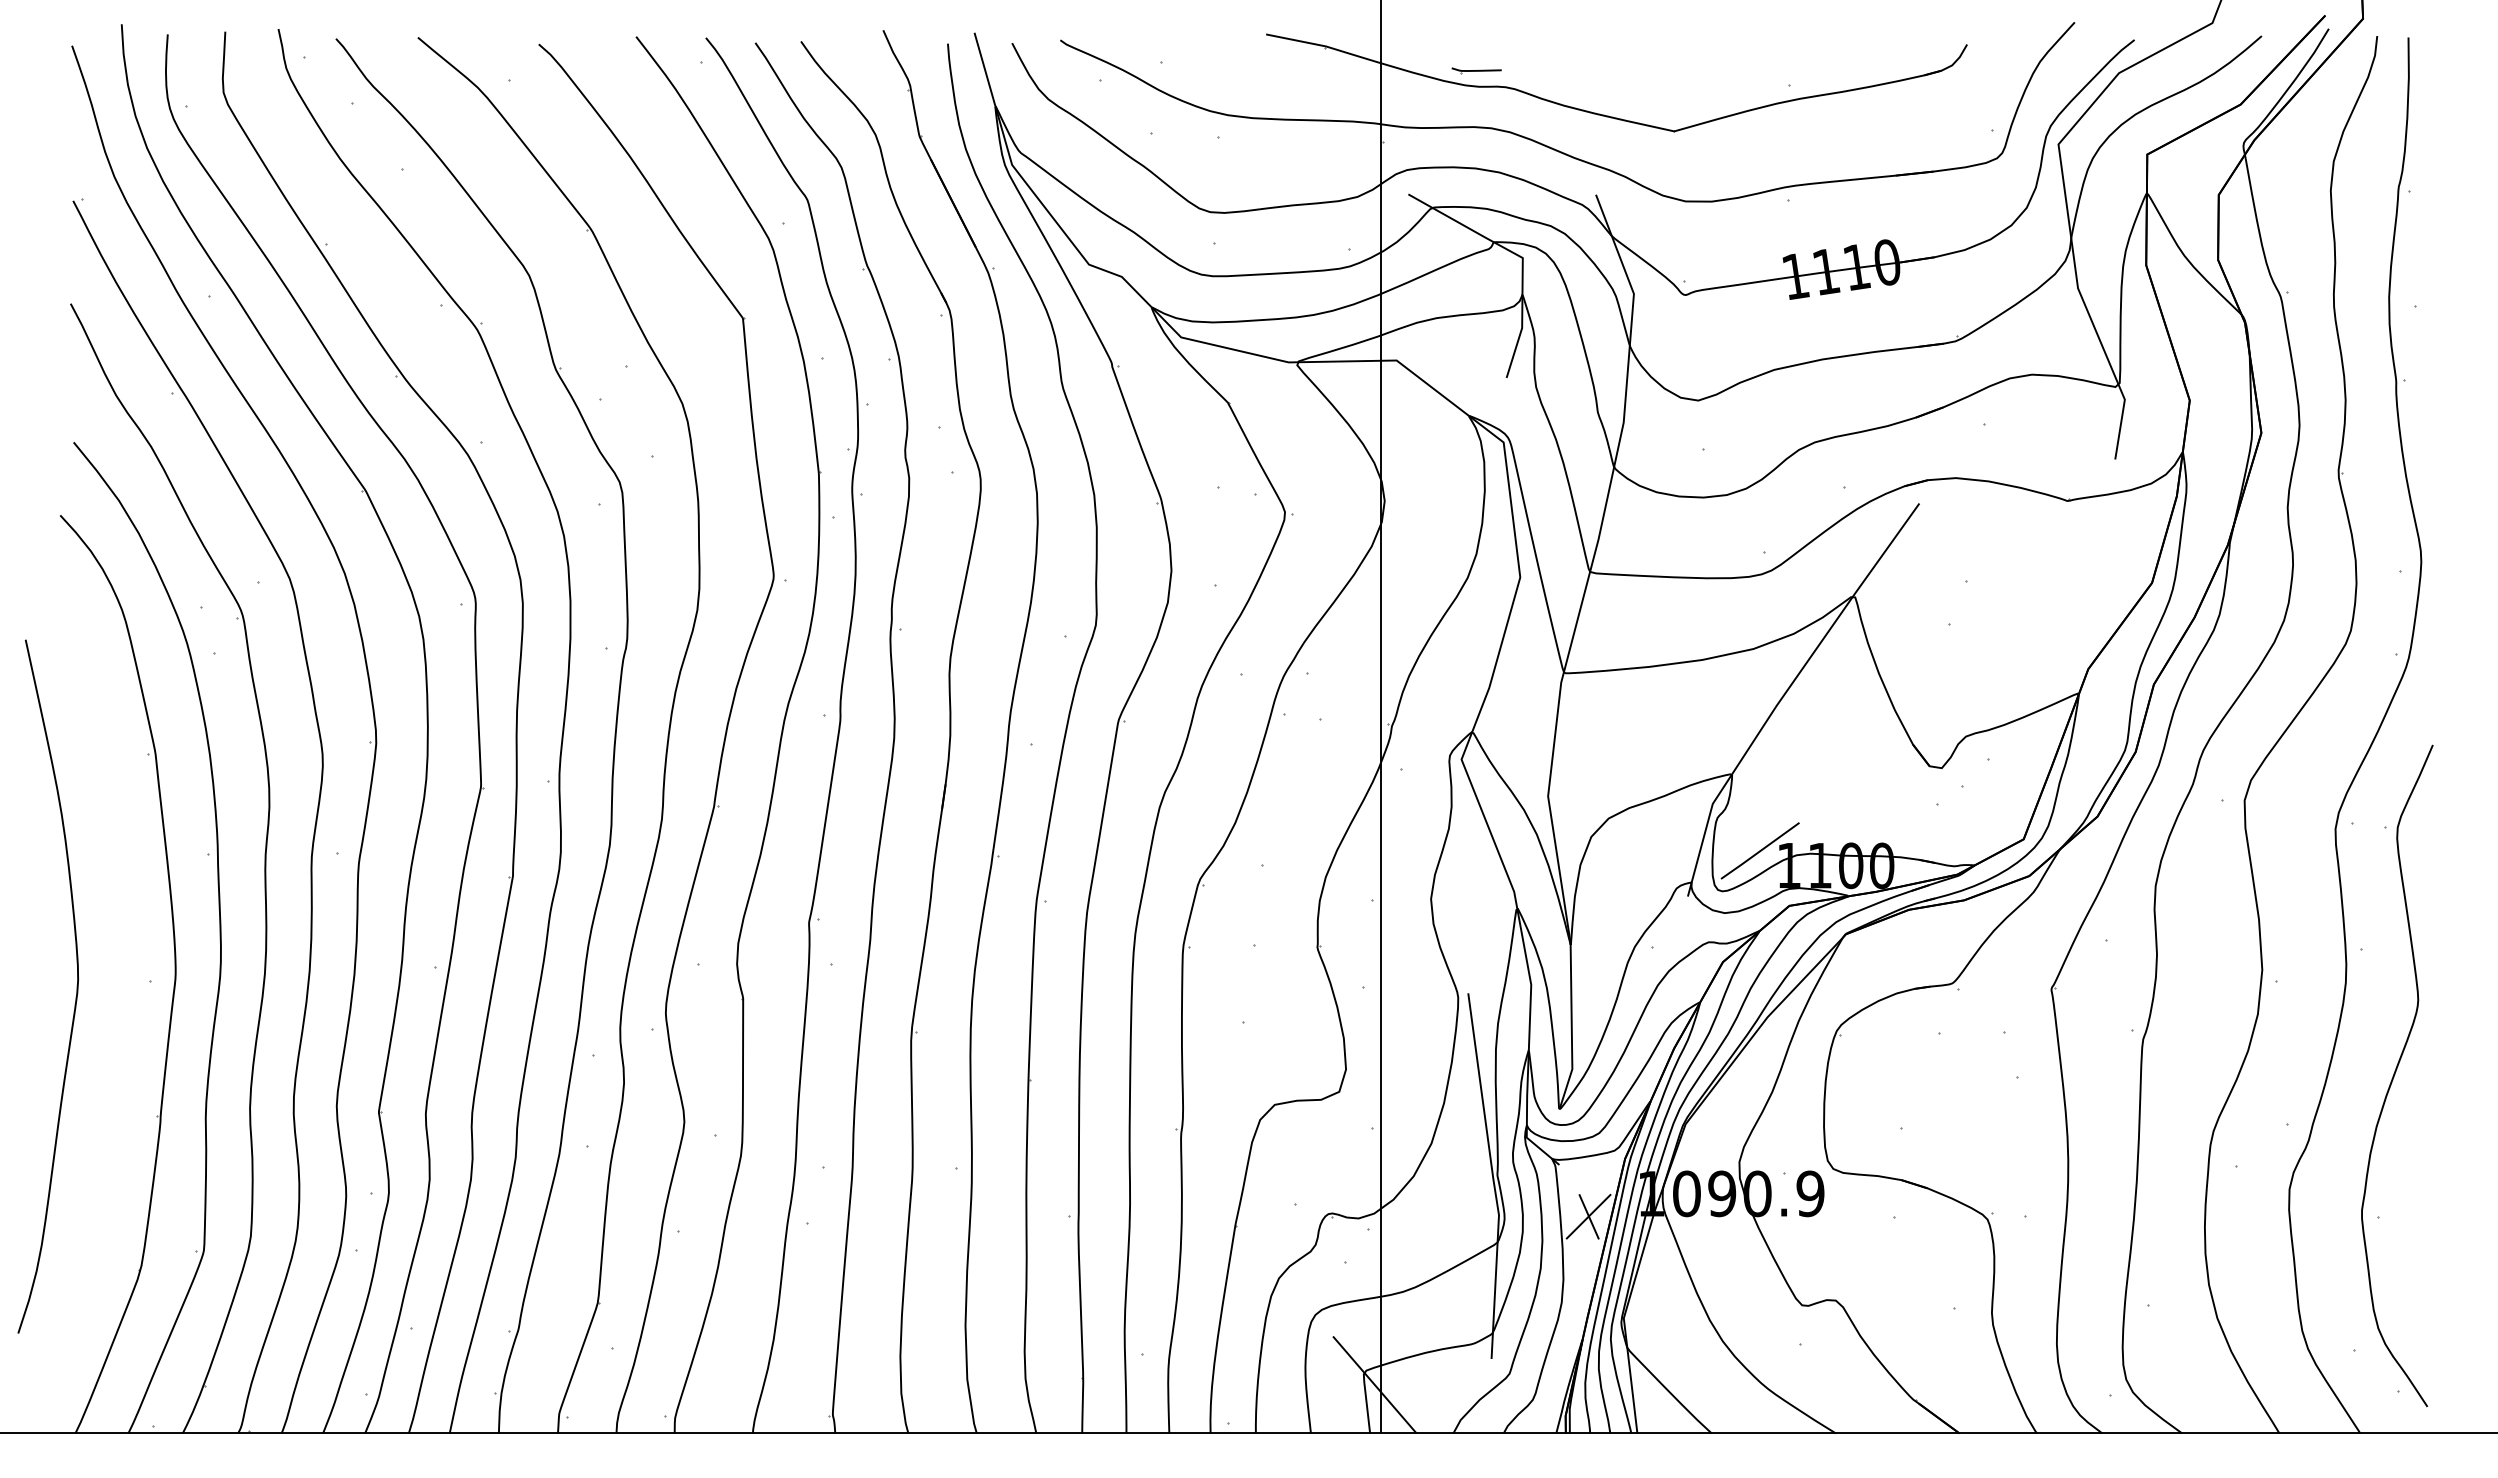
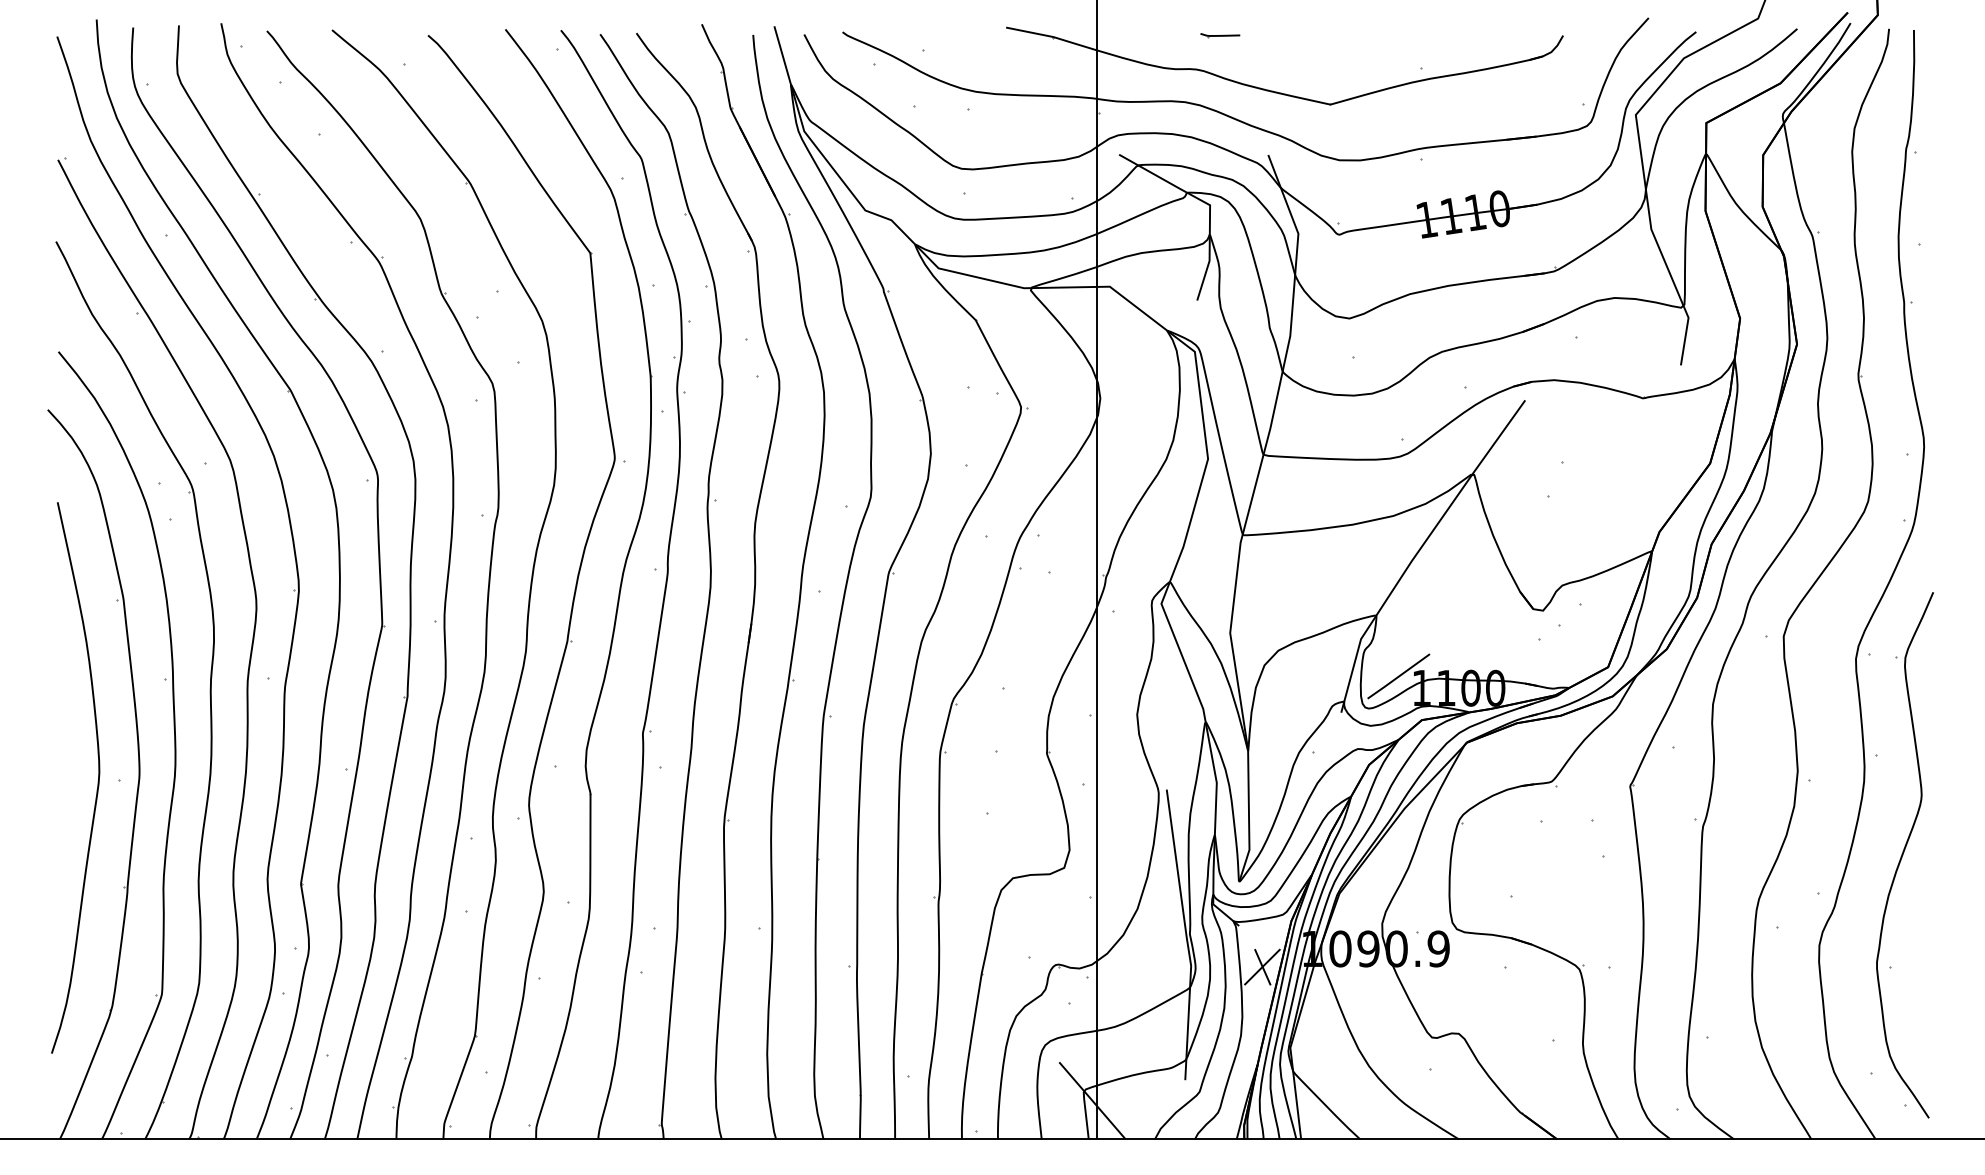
part: (1476, 70) -> (1220, 35), moved
curve: (76, 986) -> (98, 777), moved

